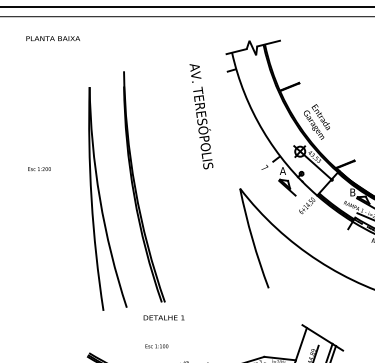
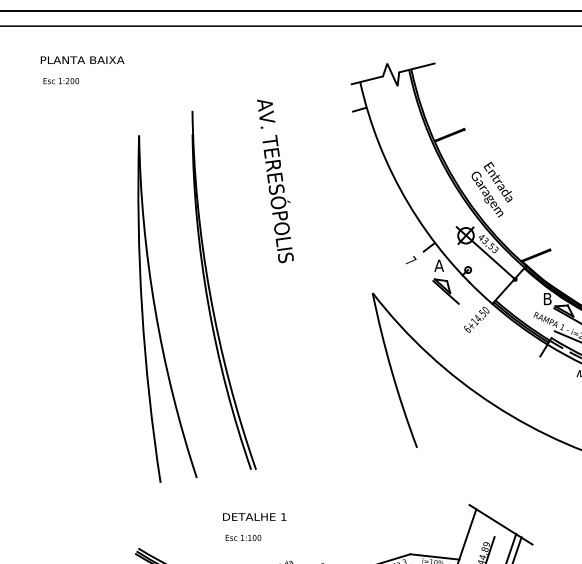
text: (201, 116) -> (275, 181), moved
text: (39, 168) -> (61, 80), moved
text: (163, 317) -> (253, 516), moved

